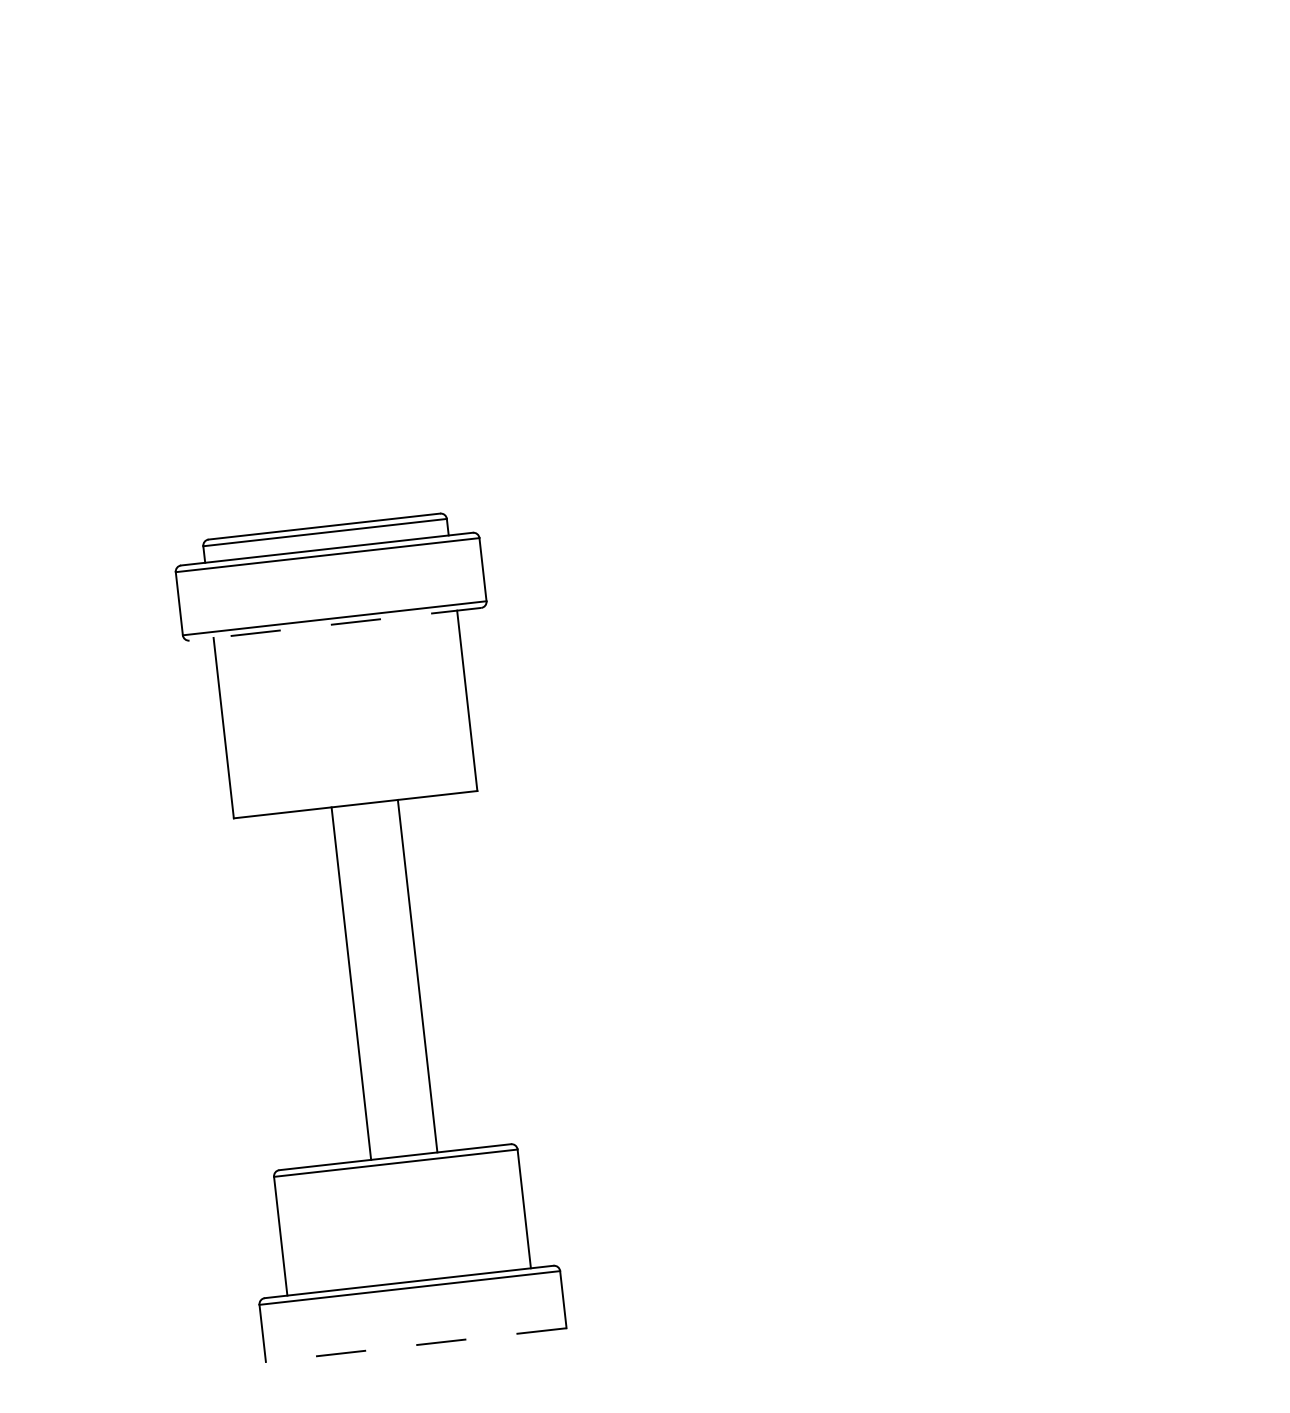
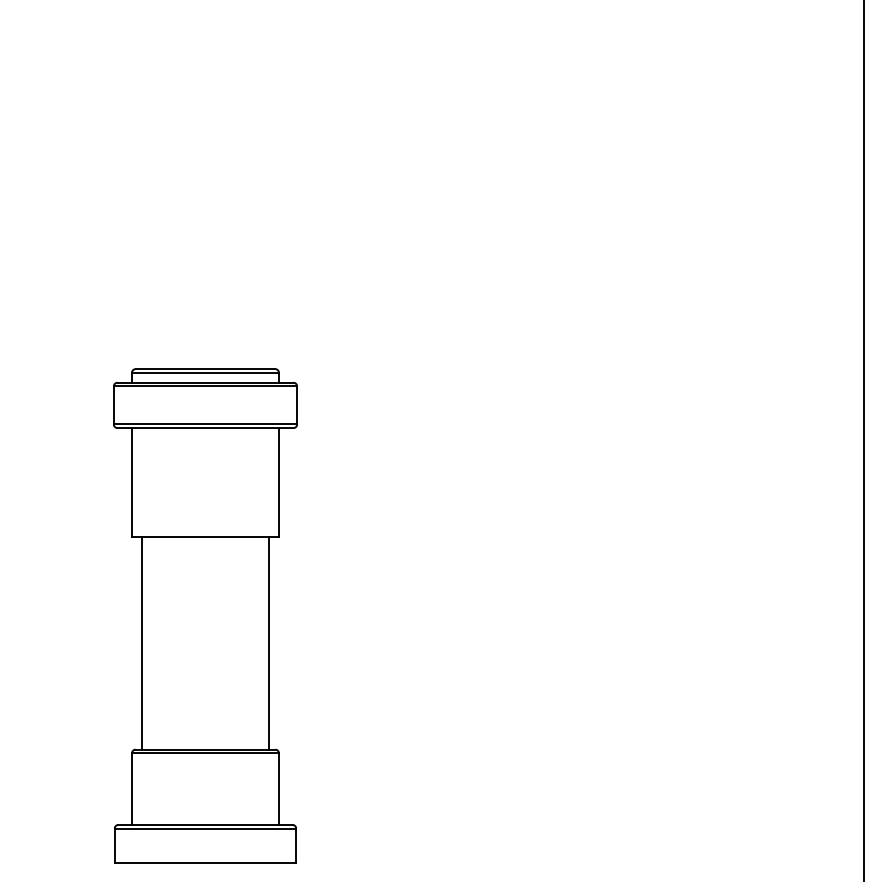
line: (335, 624) -> (205, 428), dashed -> solid
line: (418, 974) -> (269, 642), moved
line: (352, 982) -> (142, 642), moved
line: (416, 1345) -> (205, 863), dashed -> solid

